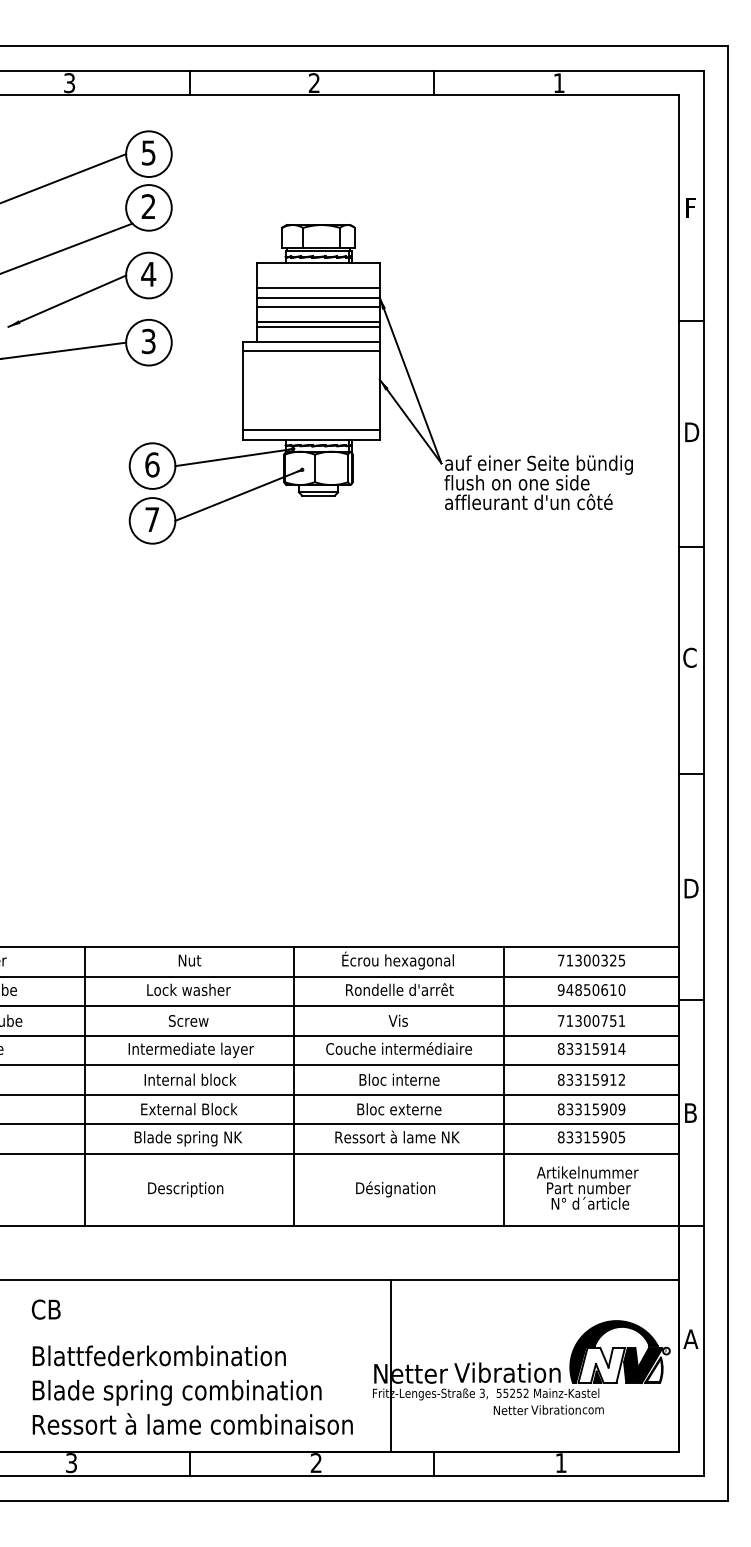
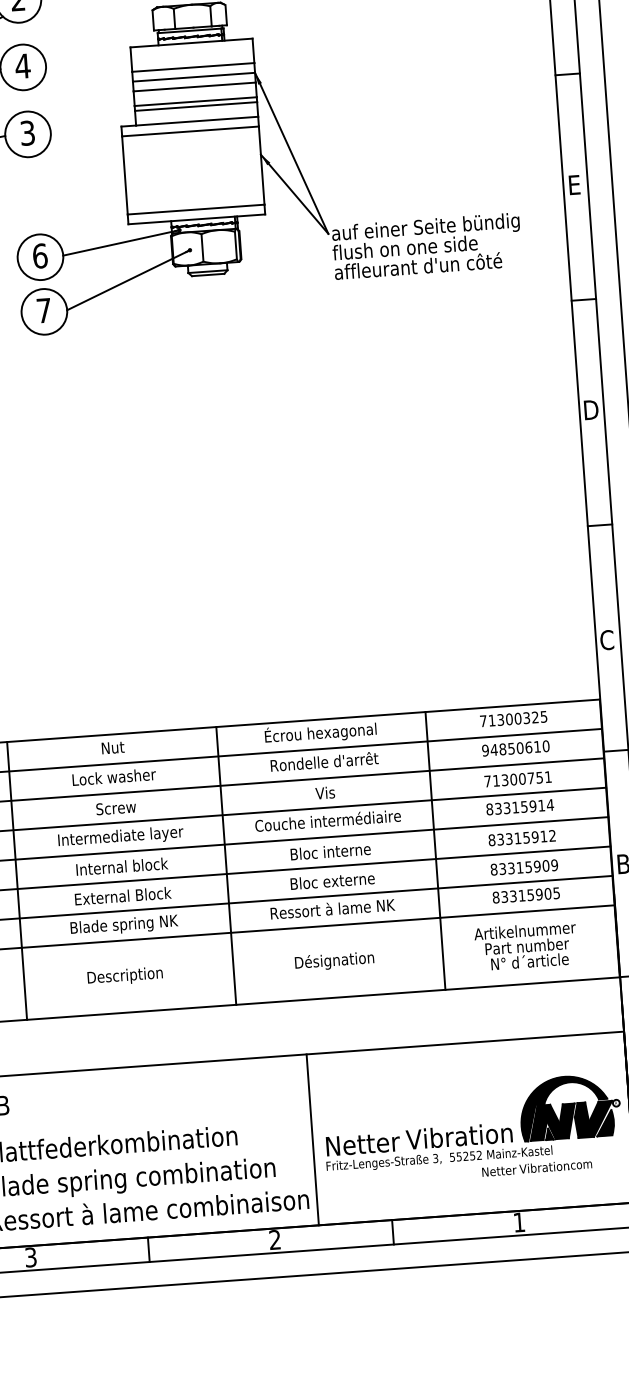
text: (692, 432) -> (576, 185), D -> E
text: (690, 657) -> (590, 409), C -> D
text: (690, 888) -> (607, 640), D -> C
fill: (601, 1364) -> (552, 1121), added
line: (391, 1365) -> (313, 1139), moved
fill: (653, 1370) -> (604, 1123), added
text: (548, 1410) -> (536, 1168), moved

